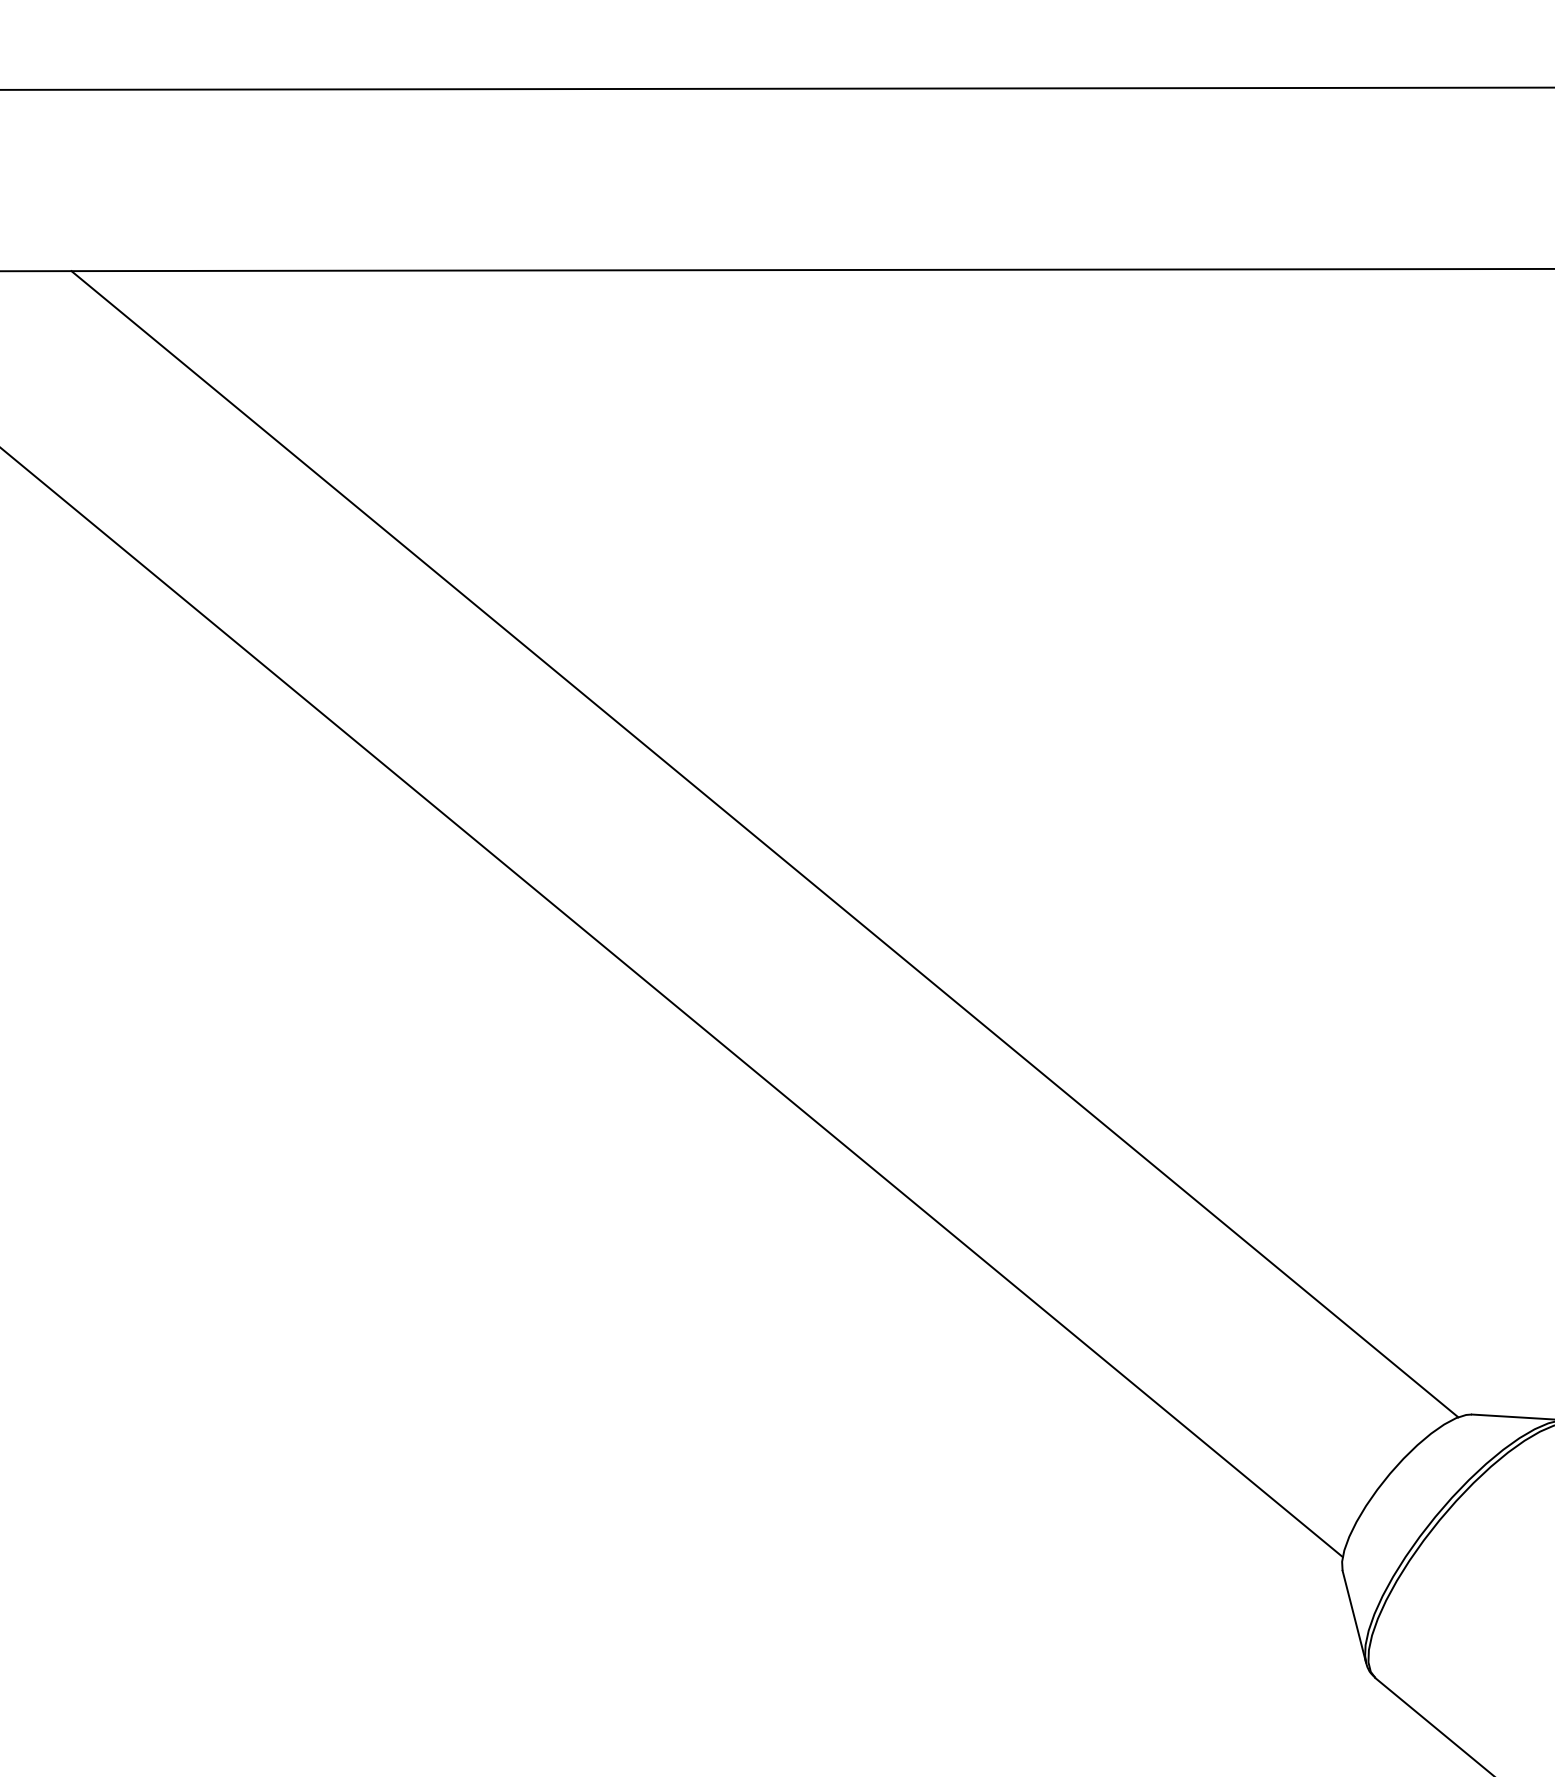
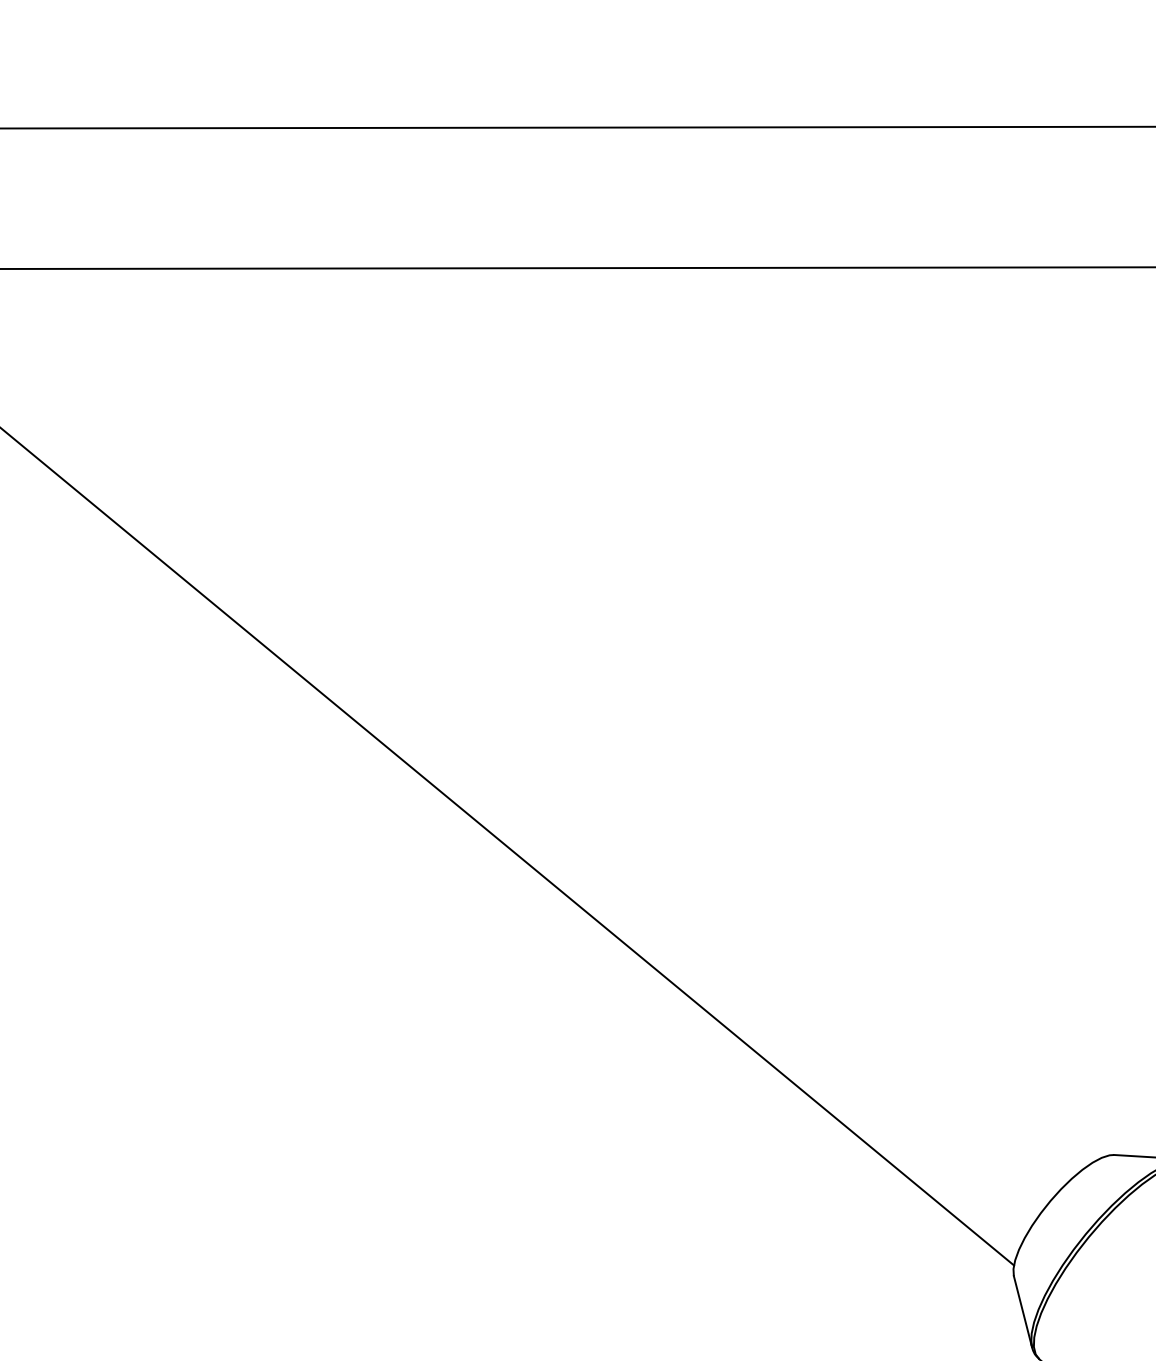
line: (764, 844) -> (565, 713), removed

